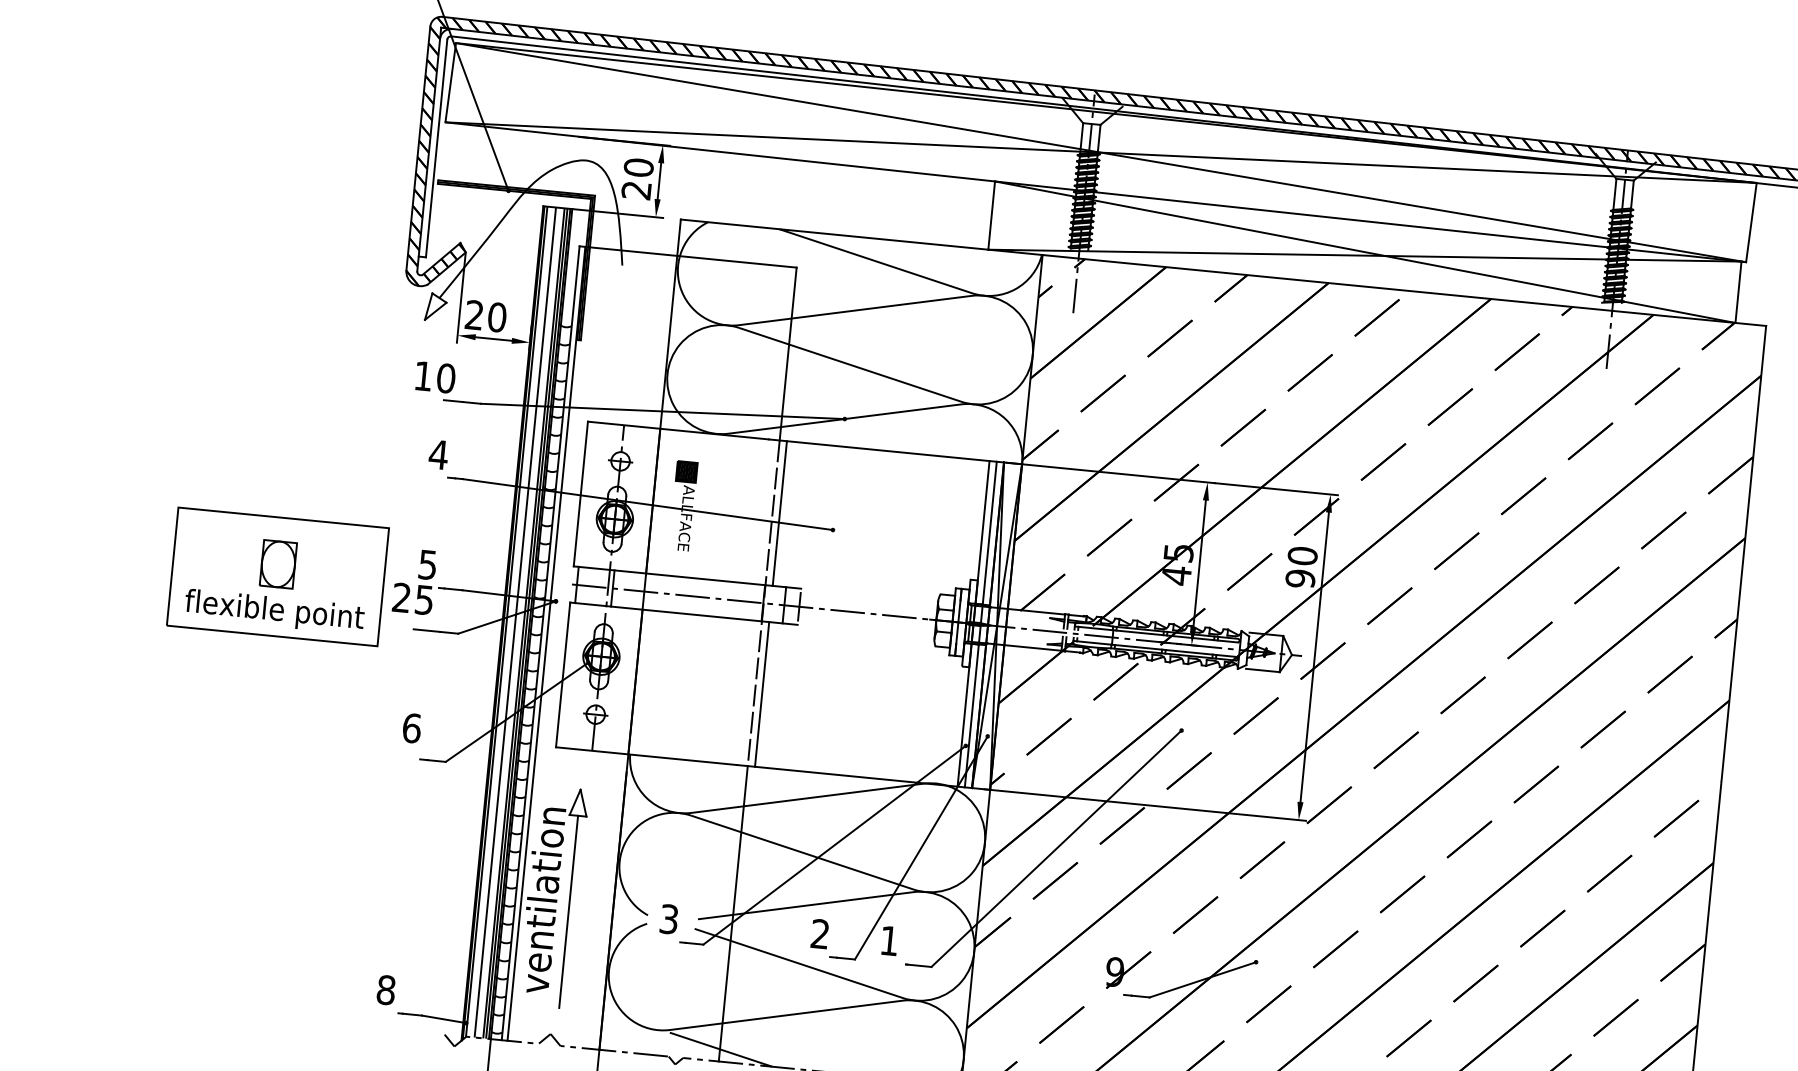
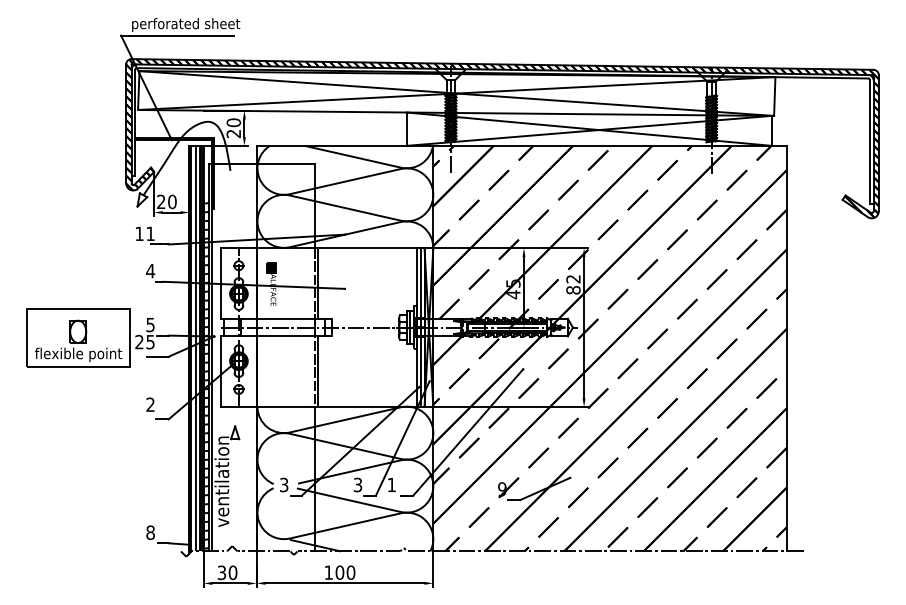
text: (446, 377) -> (150, 233), 10 -> 11
text: (1301, 566) -> (573, 284), 90 -> 82
text: (411, 727) -> (150, 404), 6 -> 2
line: (569, 912) -> (235, 486), removed
text: (819, 935) -> (357, 485), 2 -> 3

